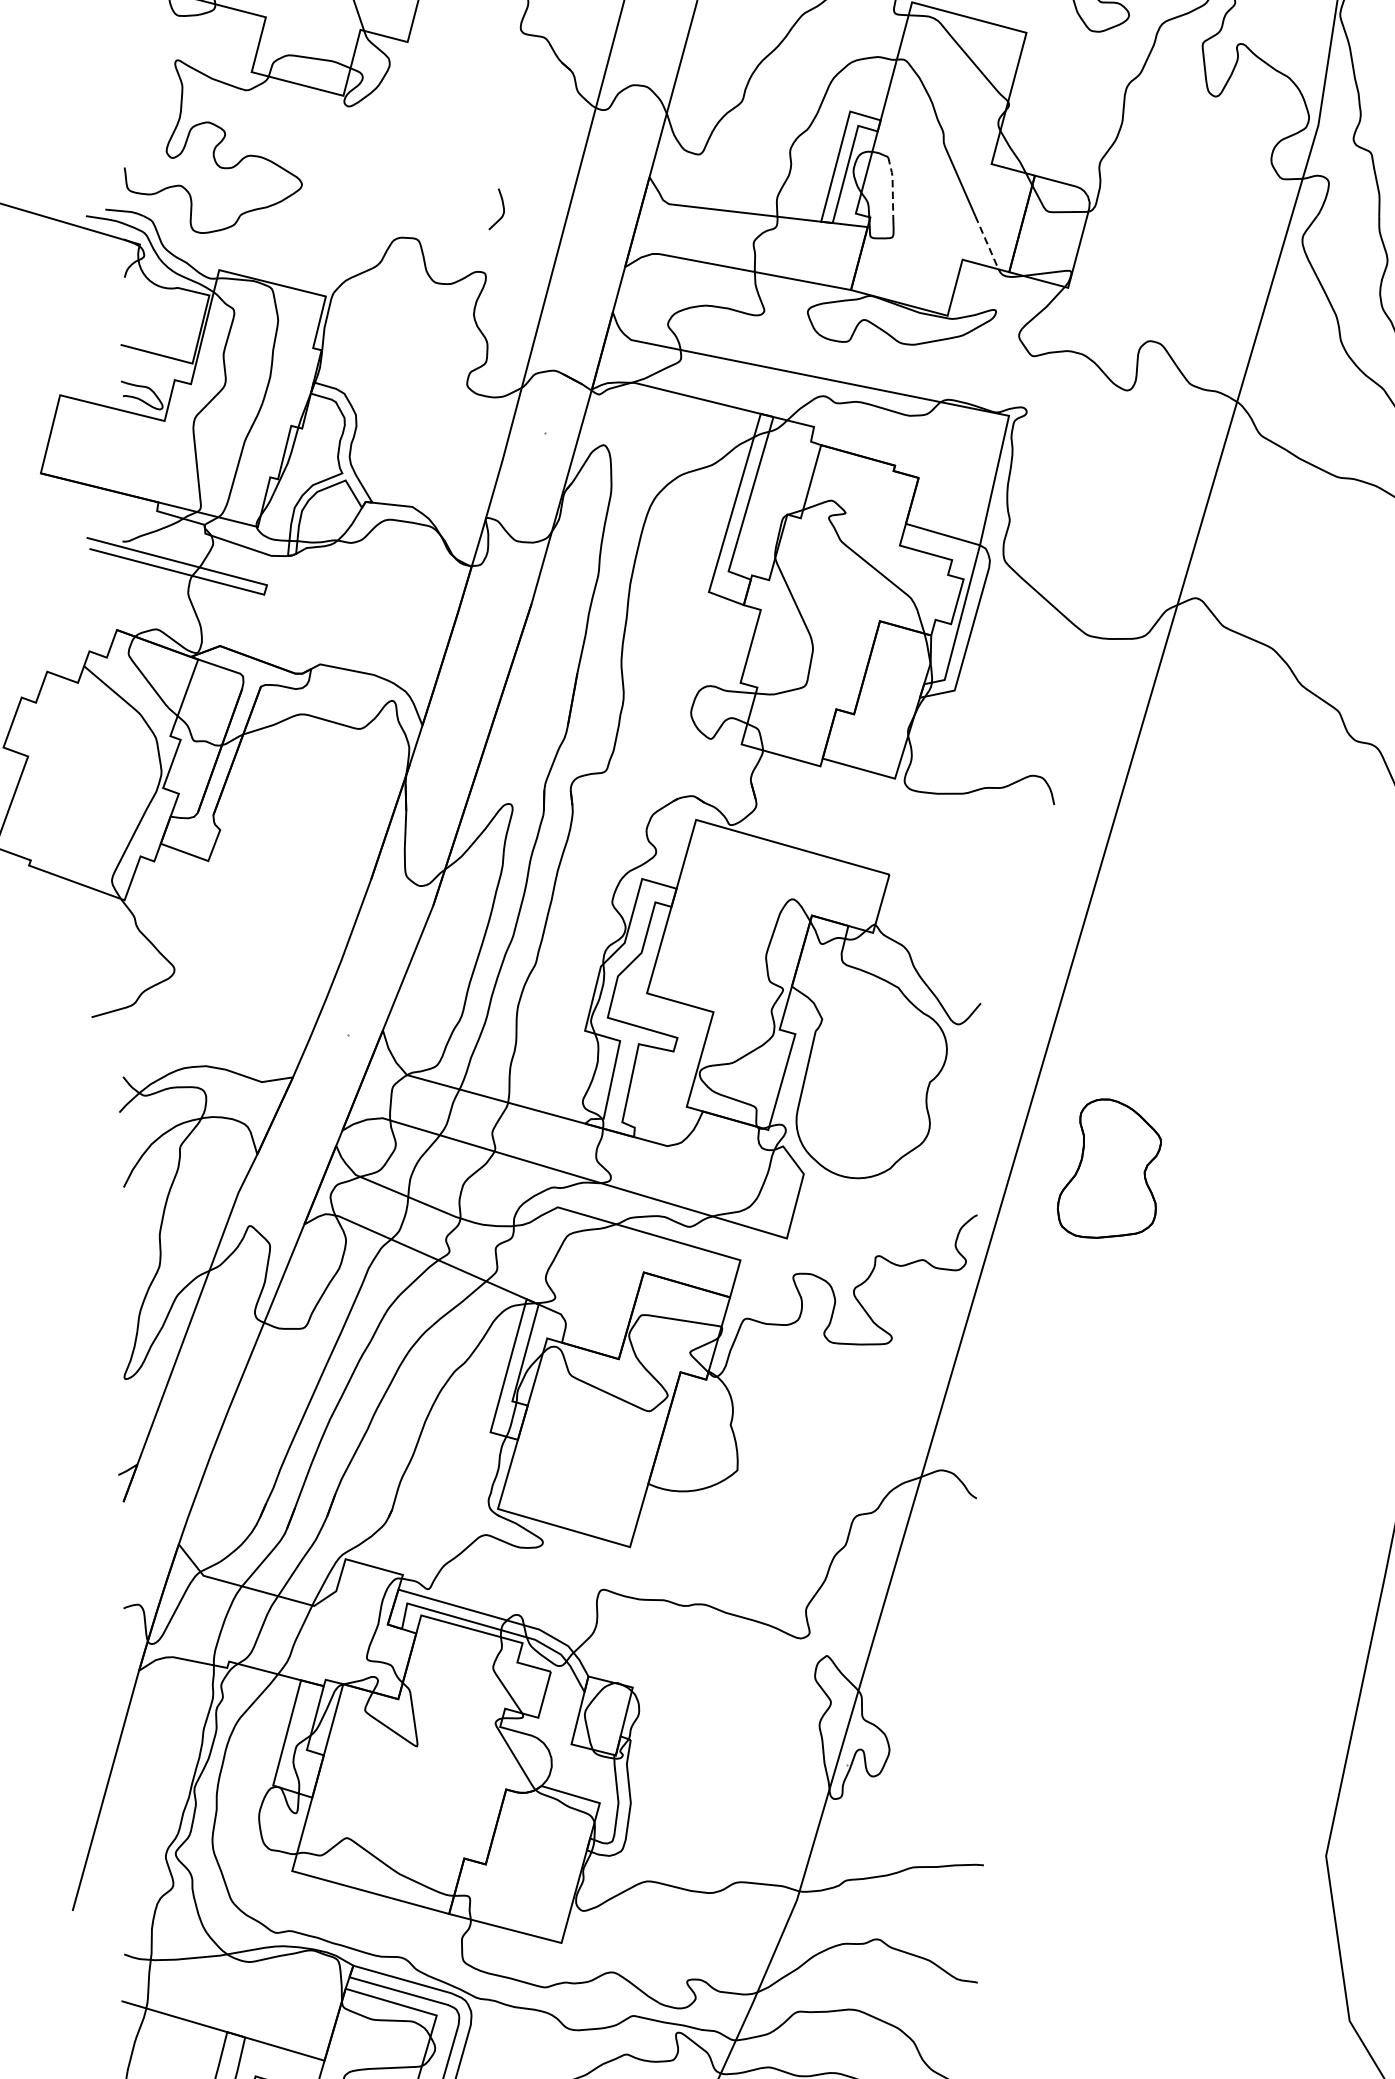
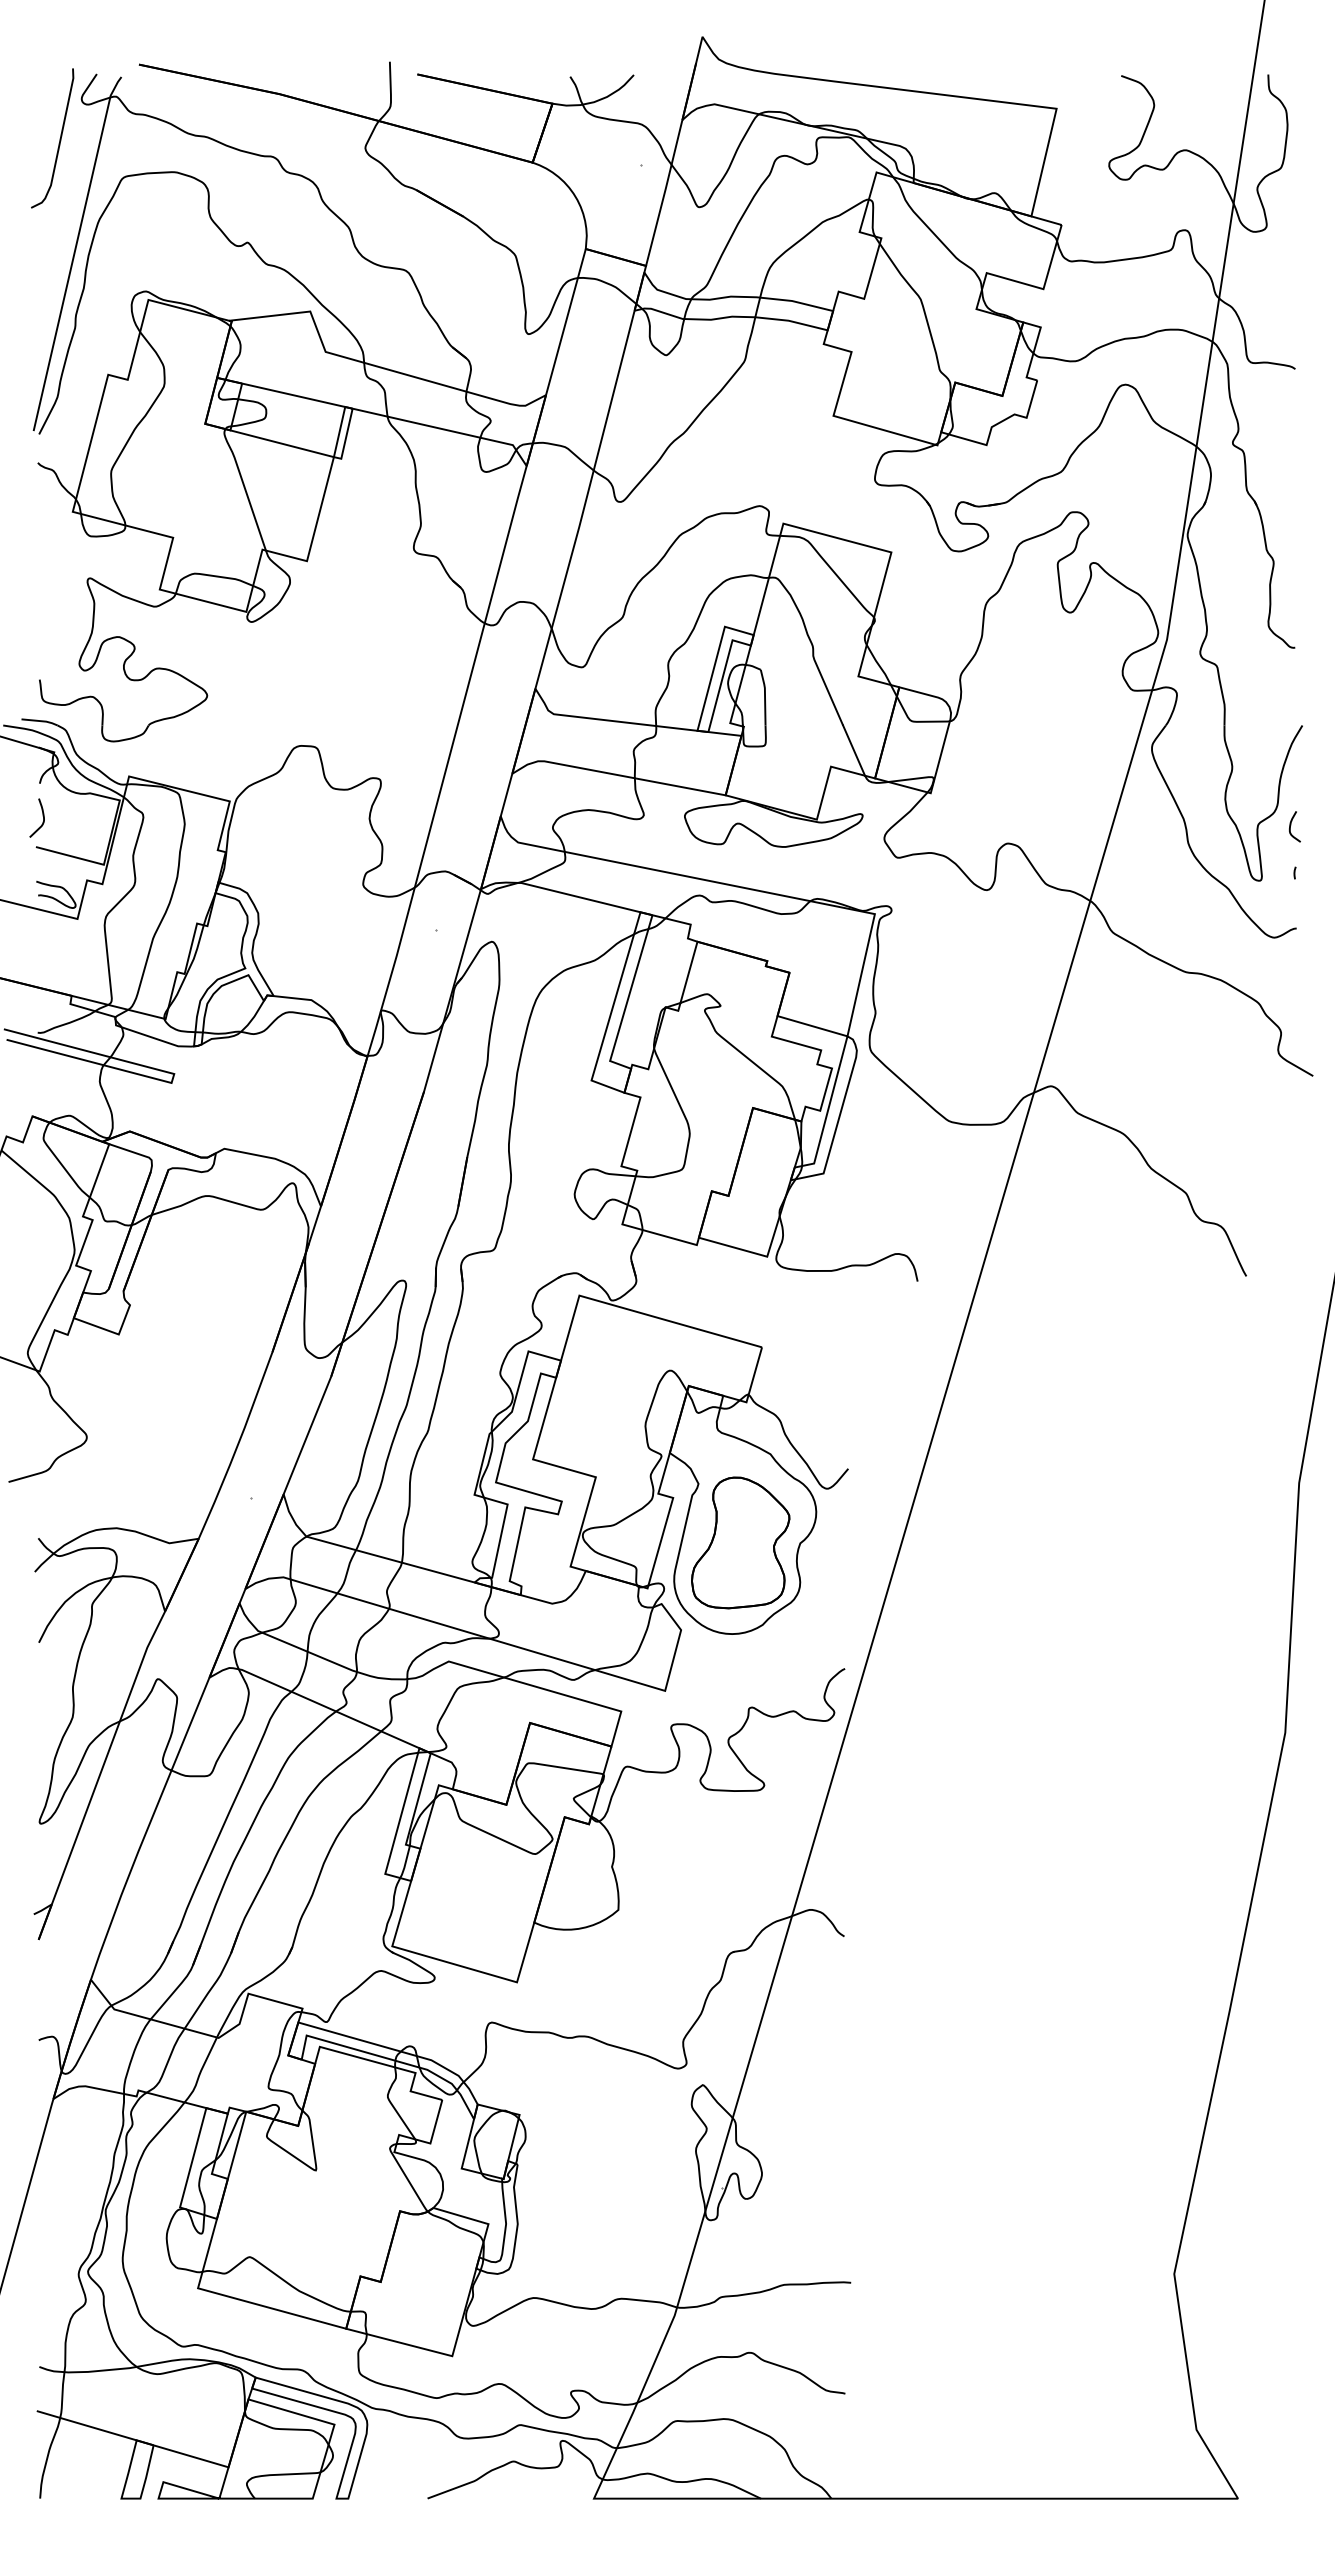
line: (893, 185) -> (765, 696), dashed -> solid
curve: (502, 207) -> (42, 816), moved
line: (987, 243) -> (854, 751), dashed -> solid
part: (1109, 1168) -> (740, 1542), moved

